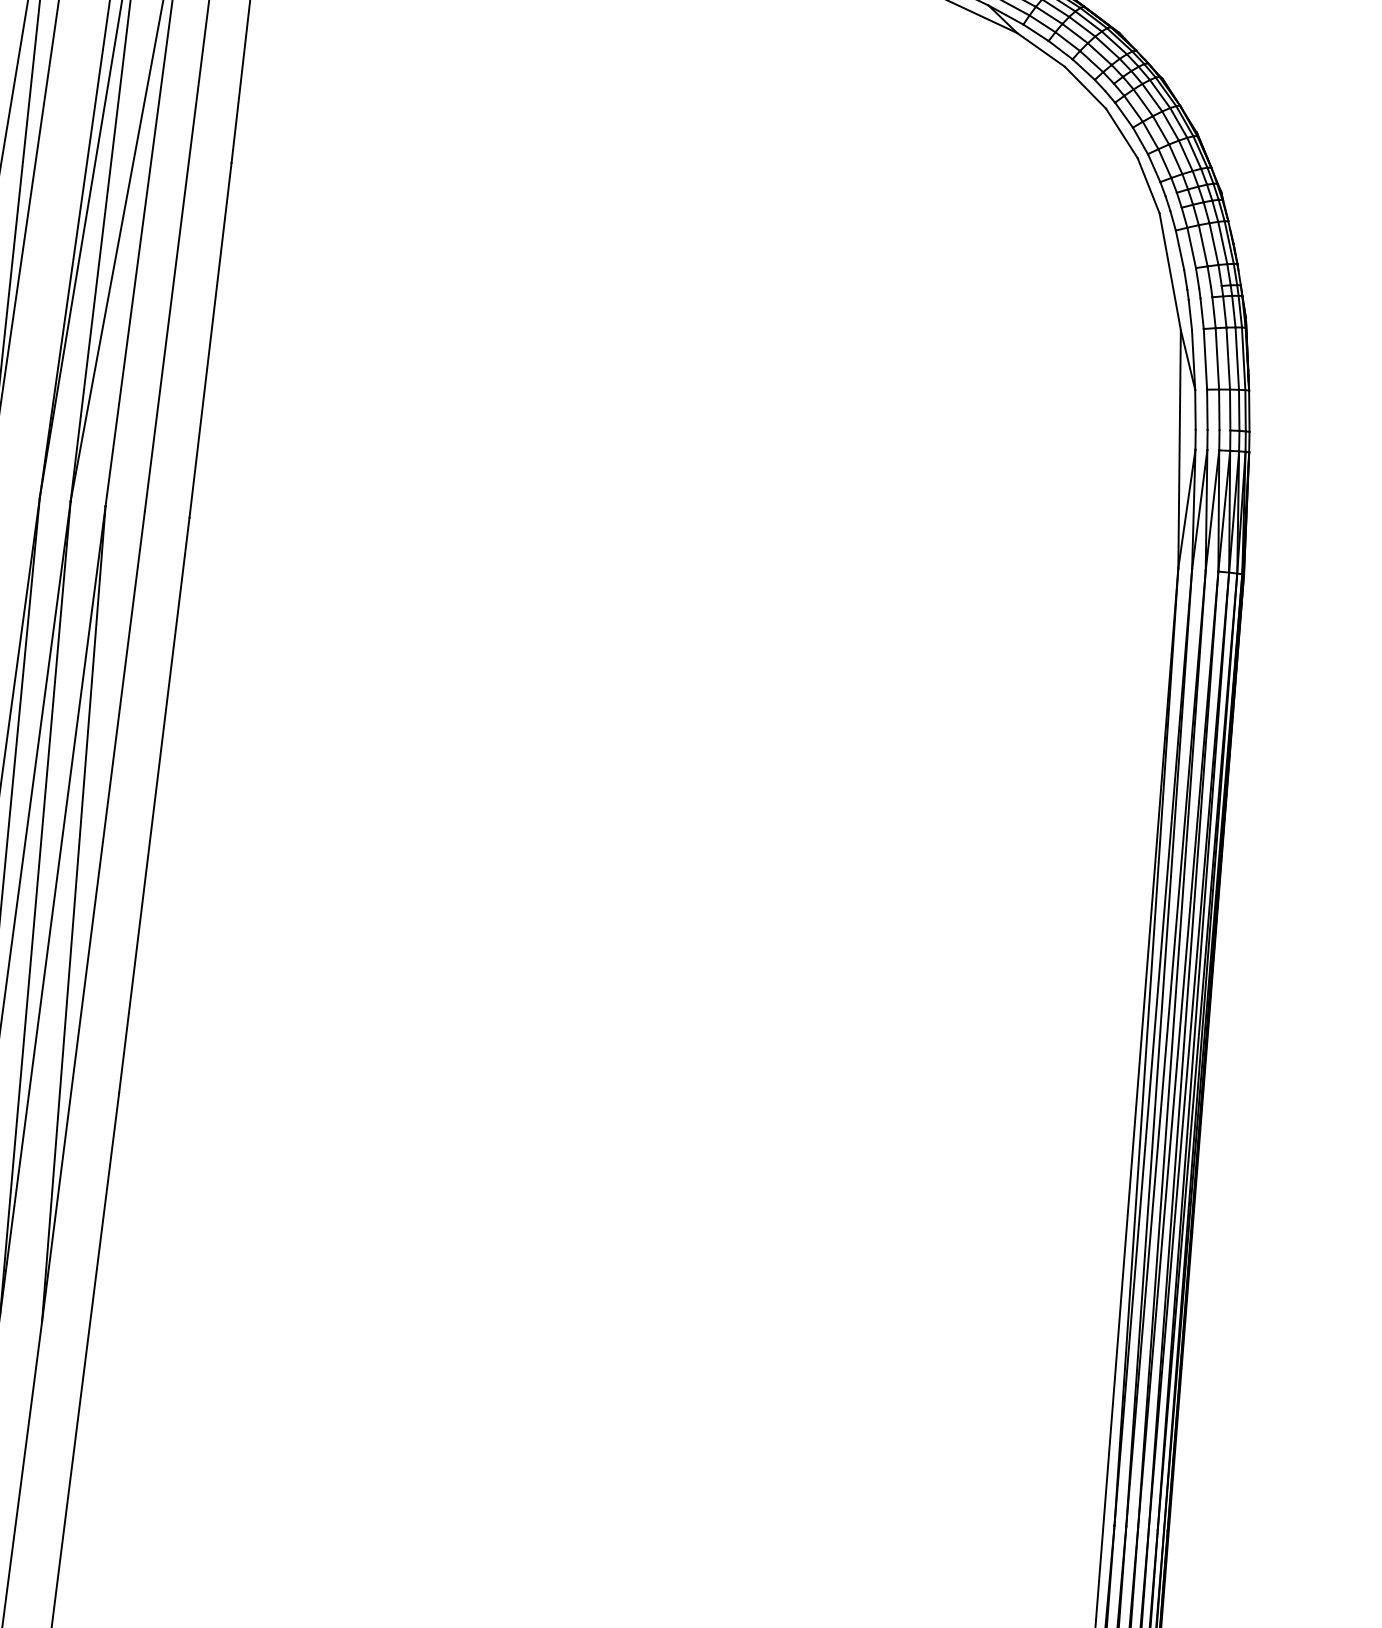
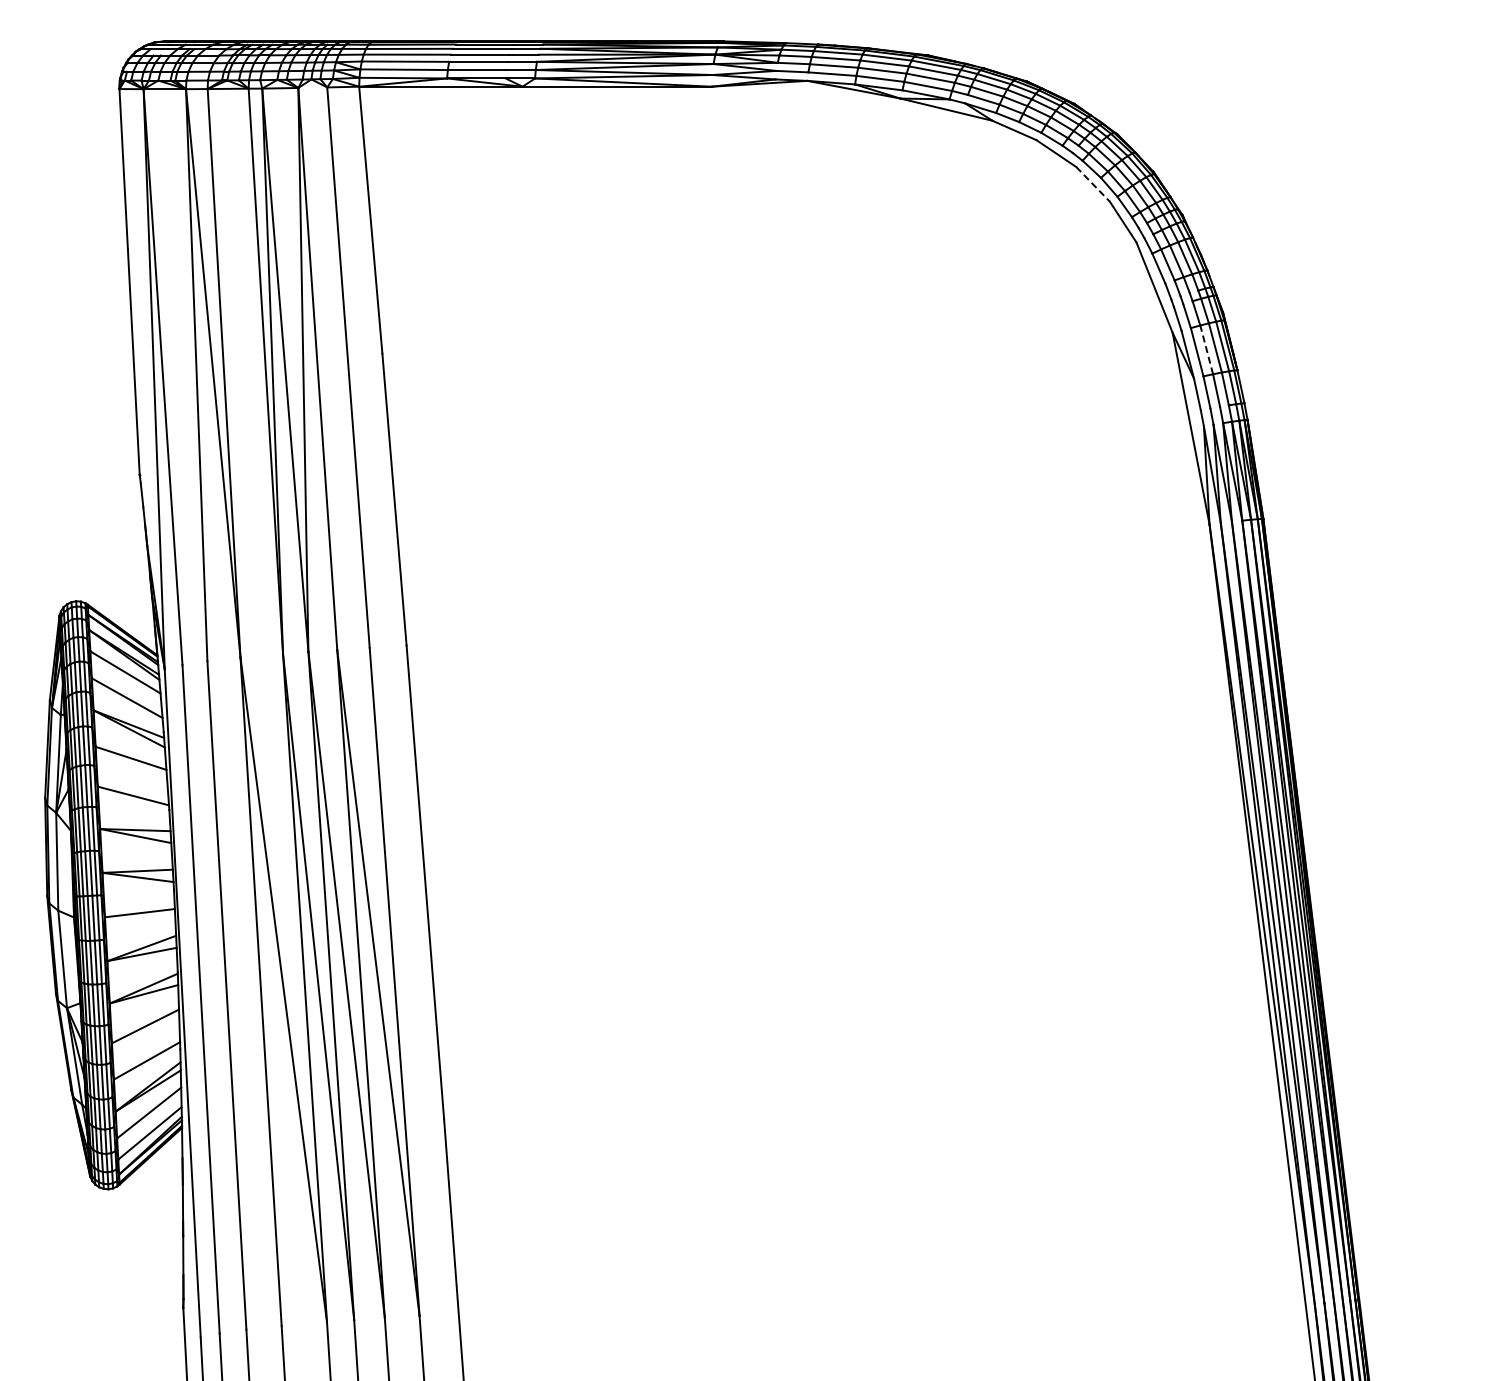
line: (1122, 133) -> (1093, 184), solid -> dashed
line: (1217, 358) -> (1206, 349), solid -> dashed

